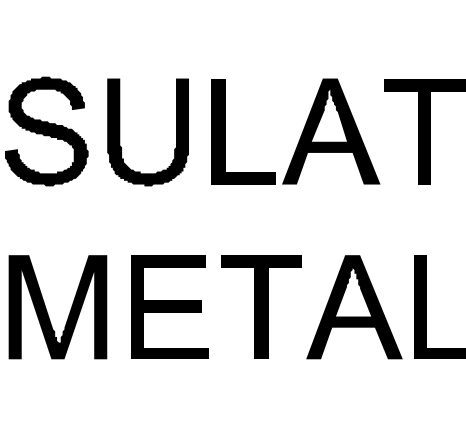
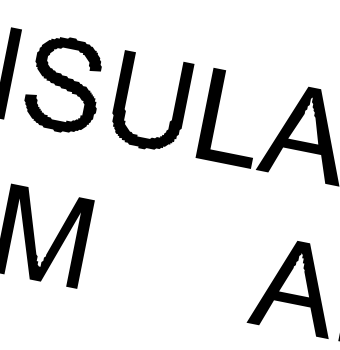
fill: (170, 307) -> (139, 255), removed
fill: (261, 307) -> (217, 271), removed

